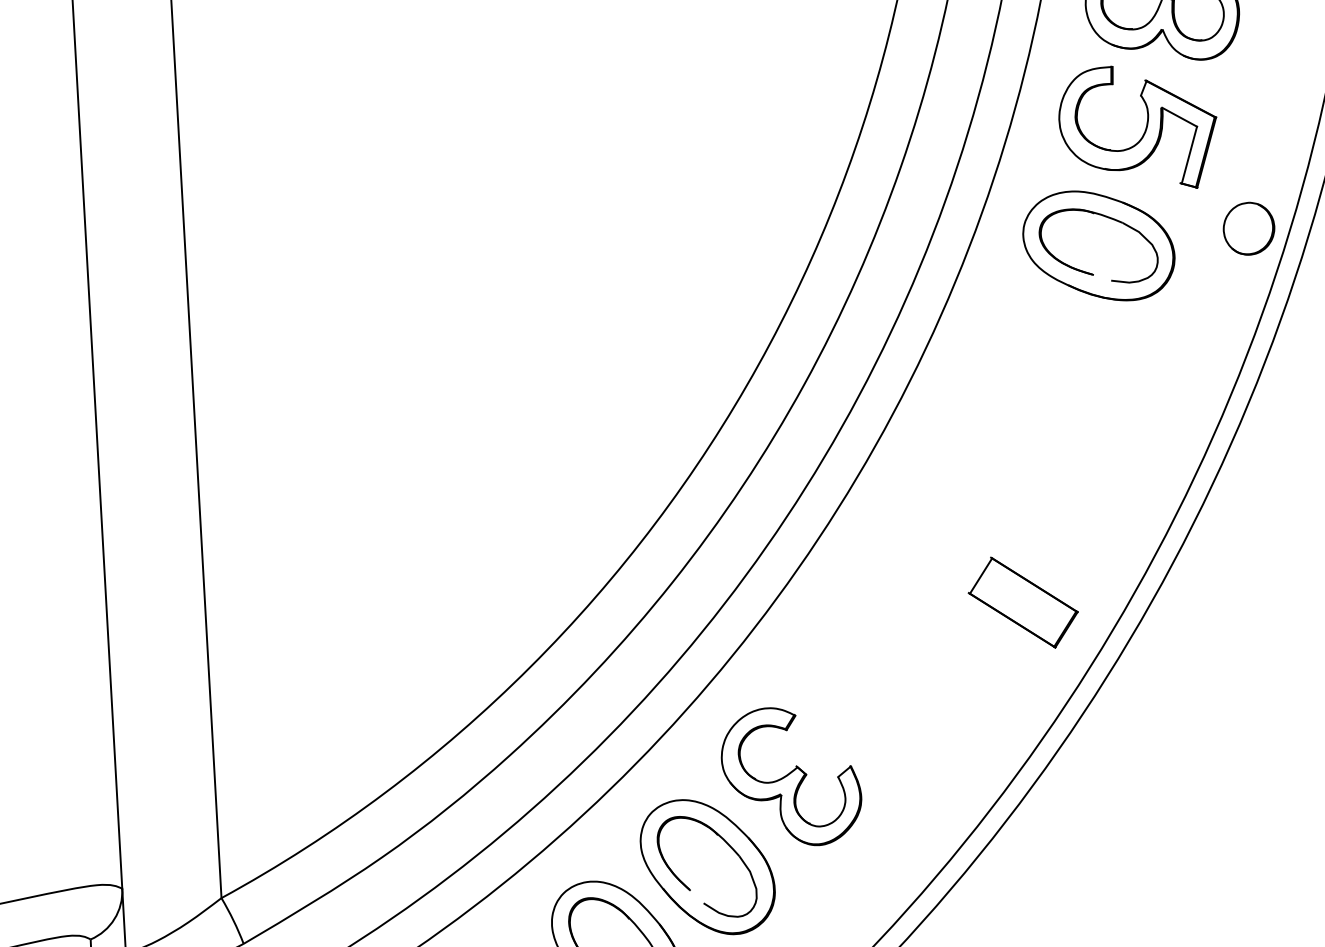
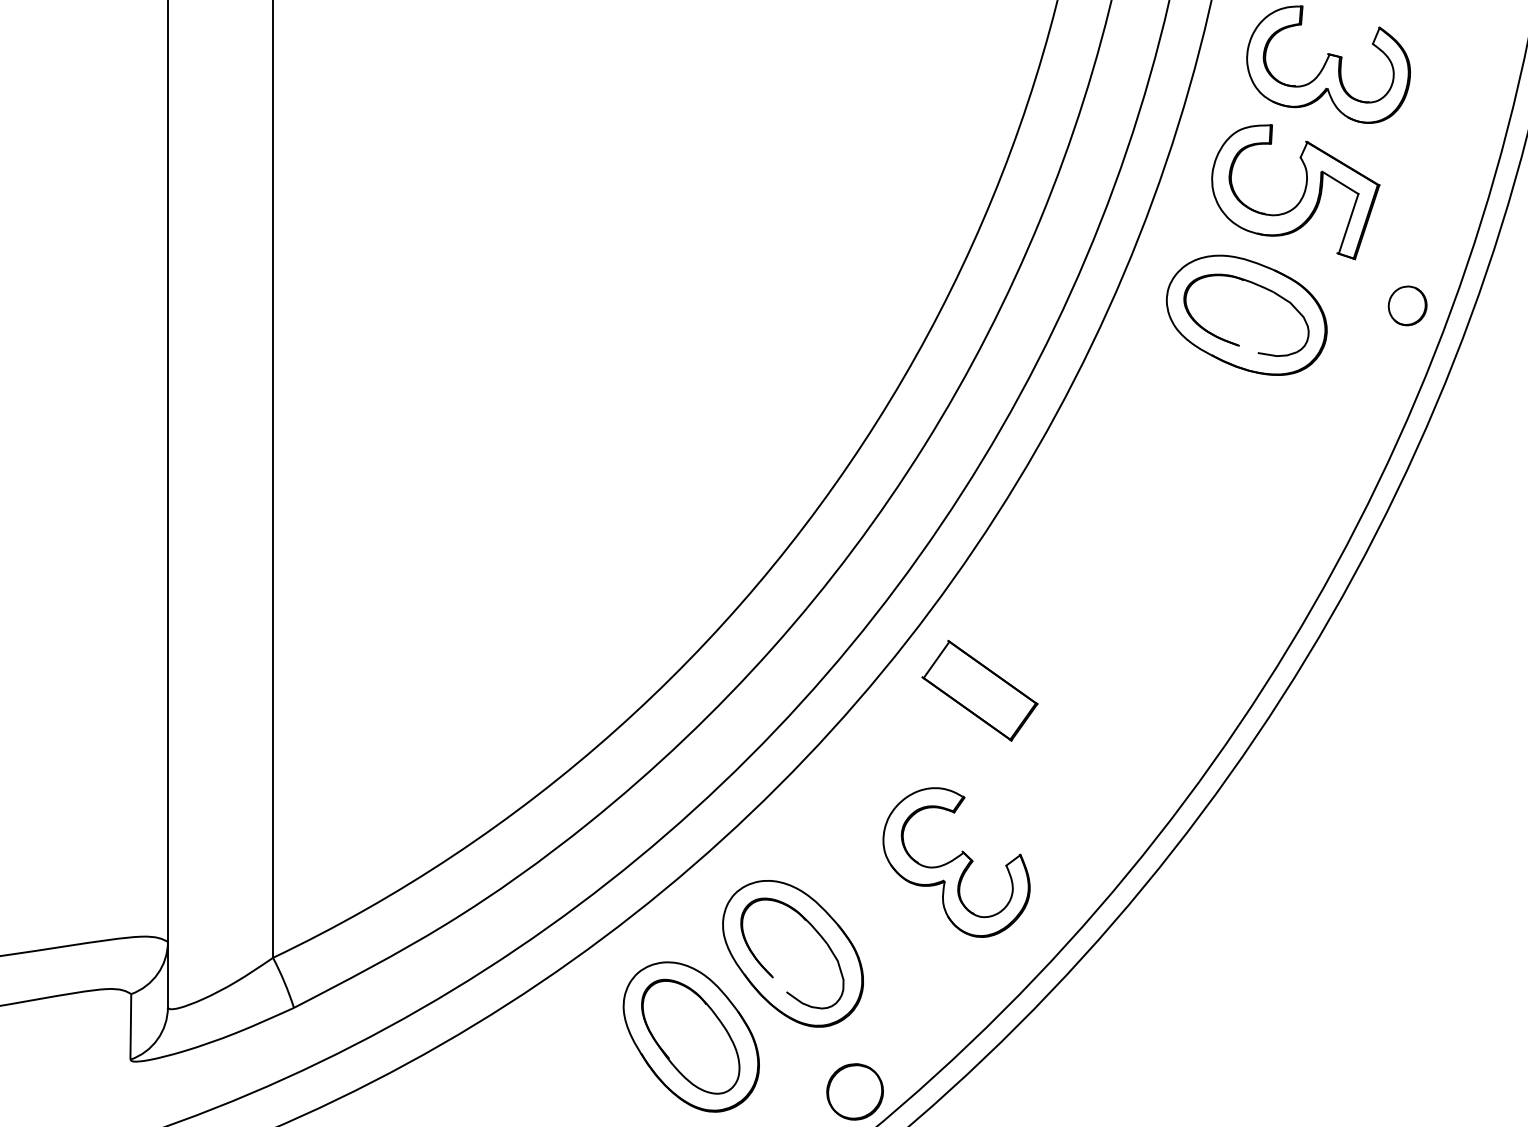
part: (1248, 228) -> (1407, 305), size x0.7
part: (1022, 602) -> (979, 690), moved
part: (791, 776) -> (956, 862), moved

